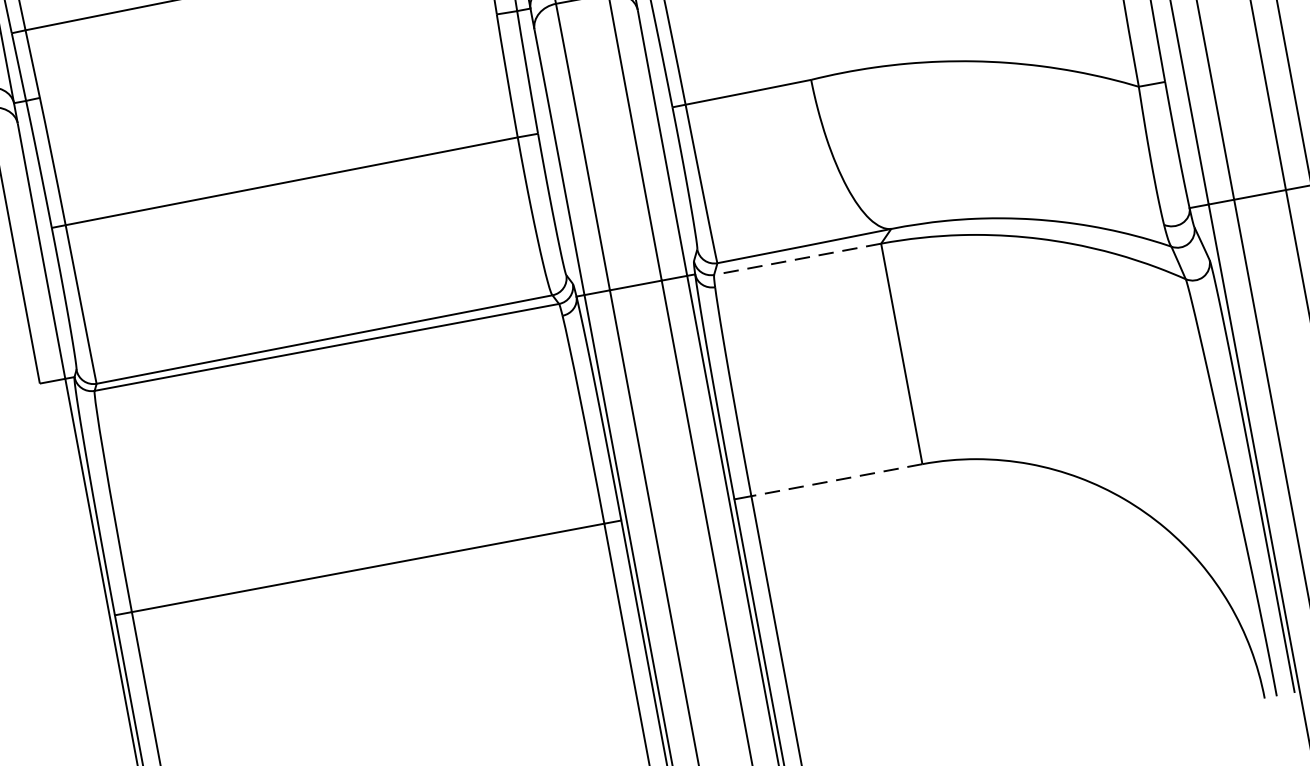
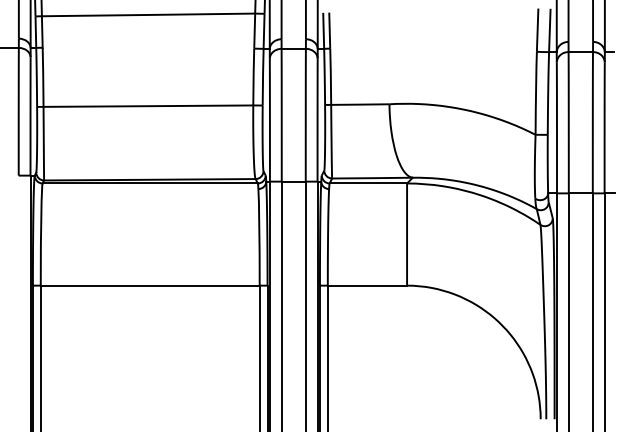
line: (797, 259) -> (368, 183), dashed -> solid
line: (836, 479) -> (367, 285), dashed -> solid

